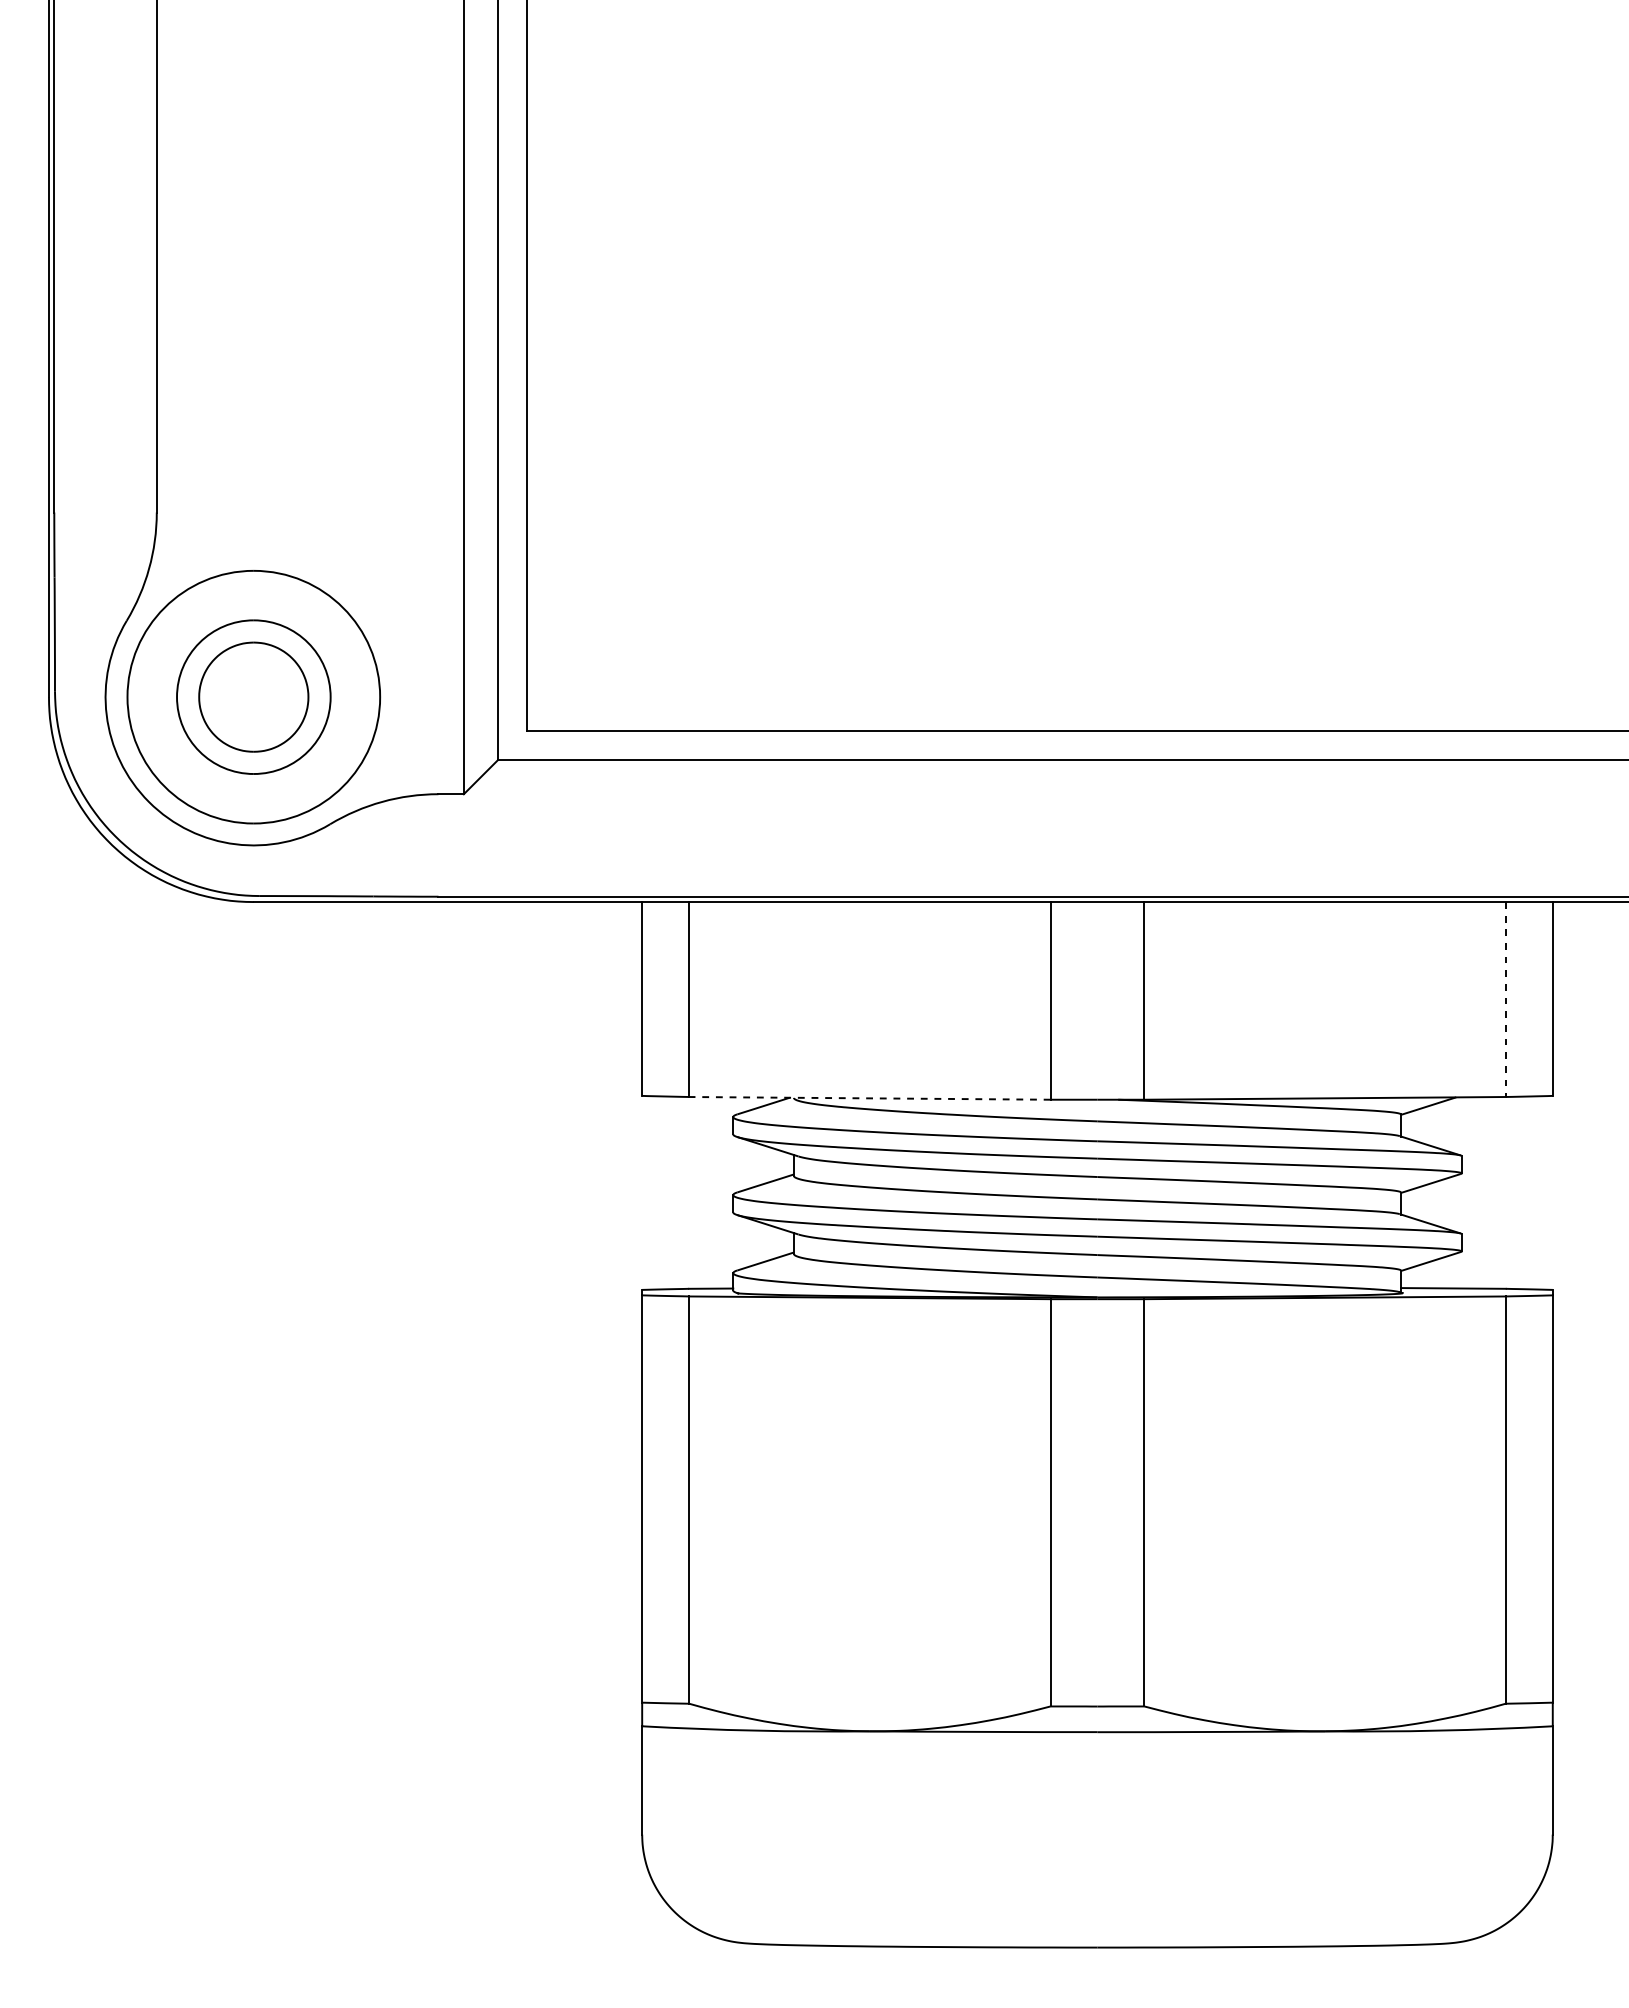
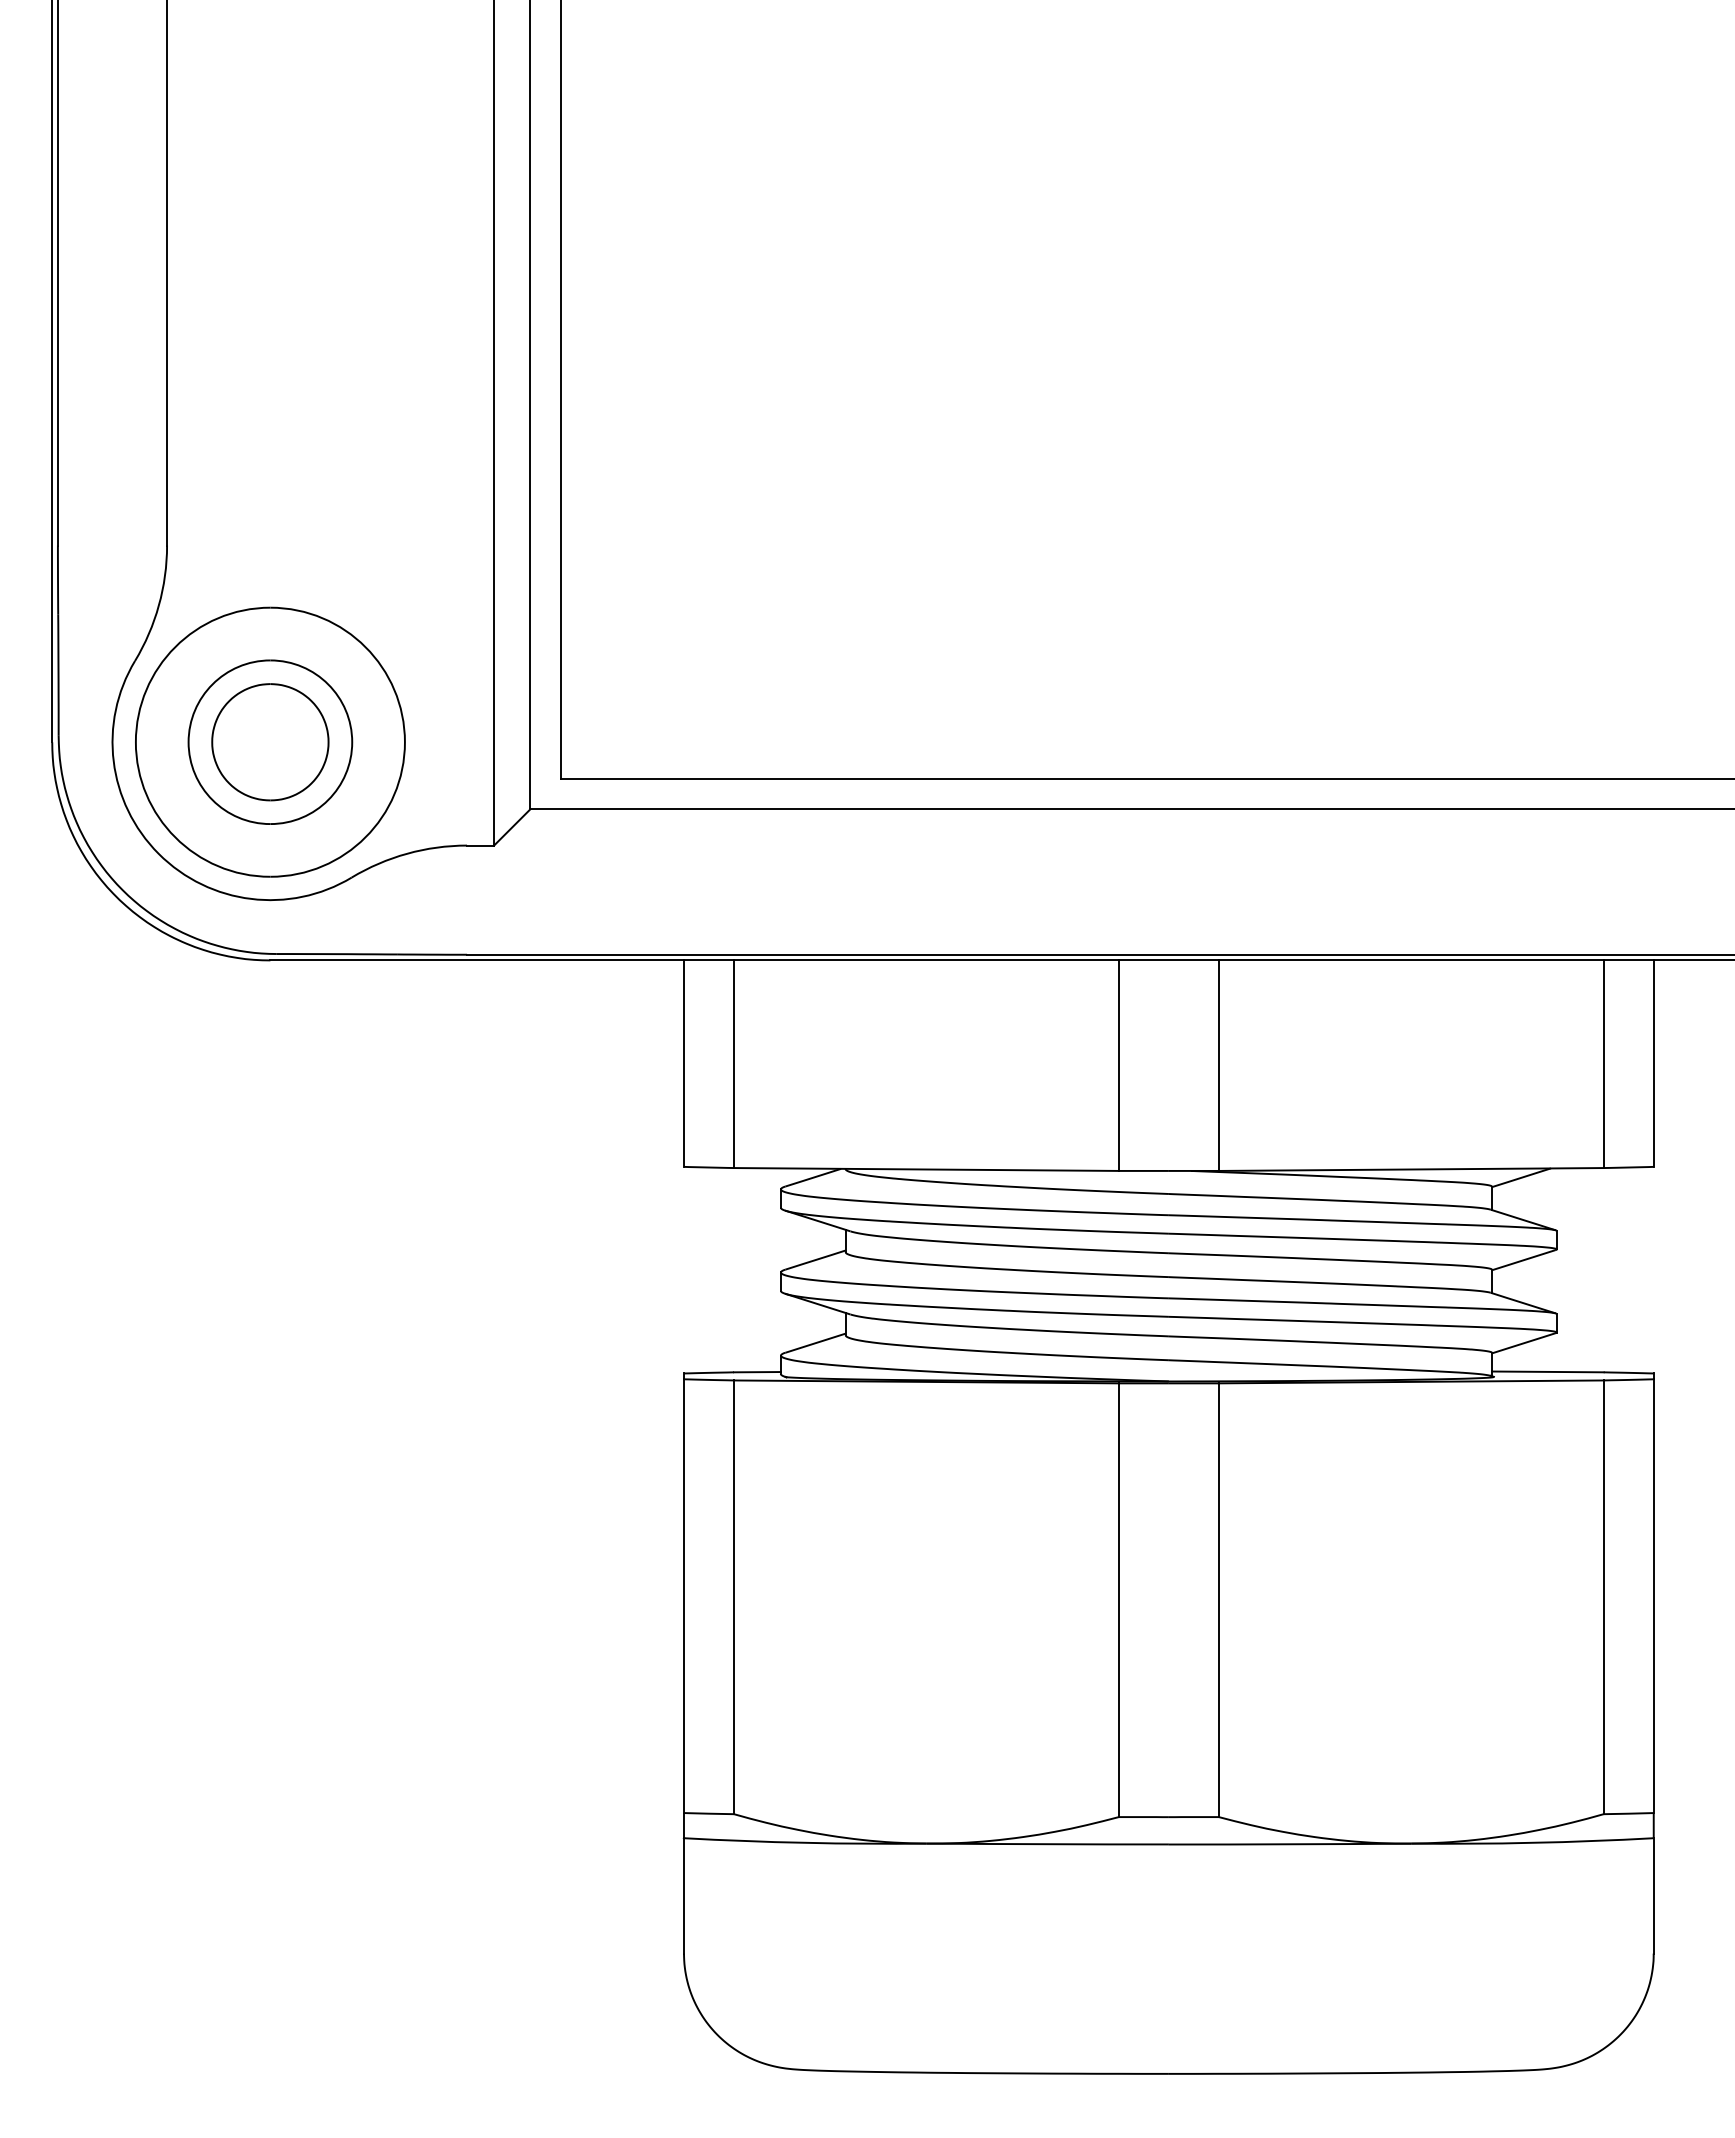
line: (1505, 999) -> (1603, 1064), dashed -> solid
line: (868, 1098) -> (925, 1169), dashed -> solid

